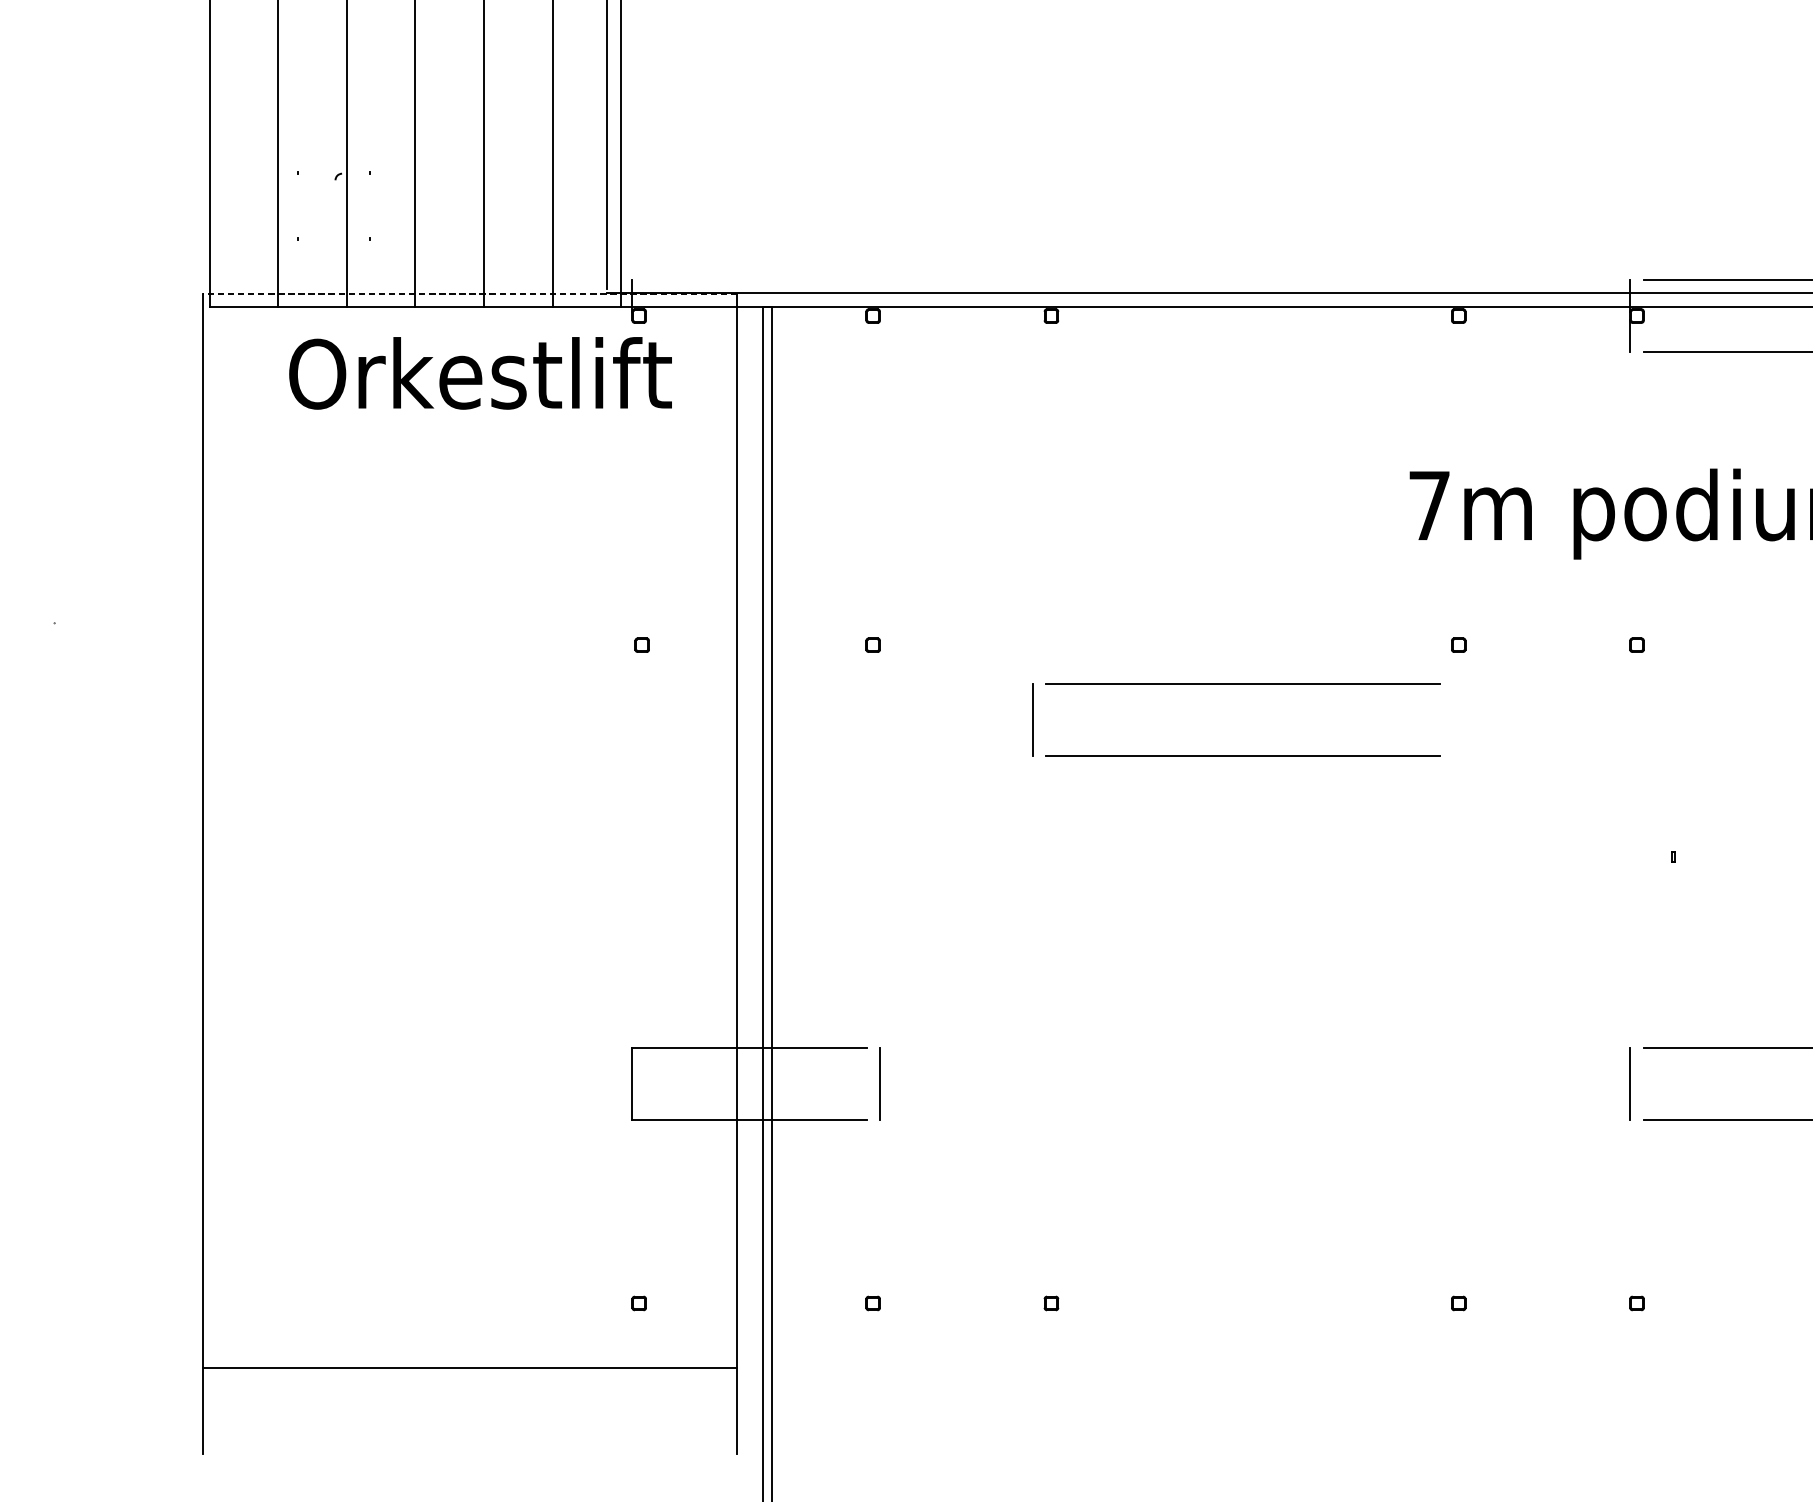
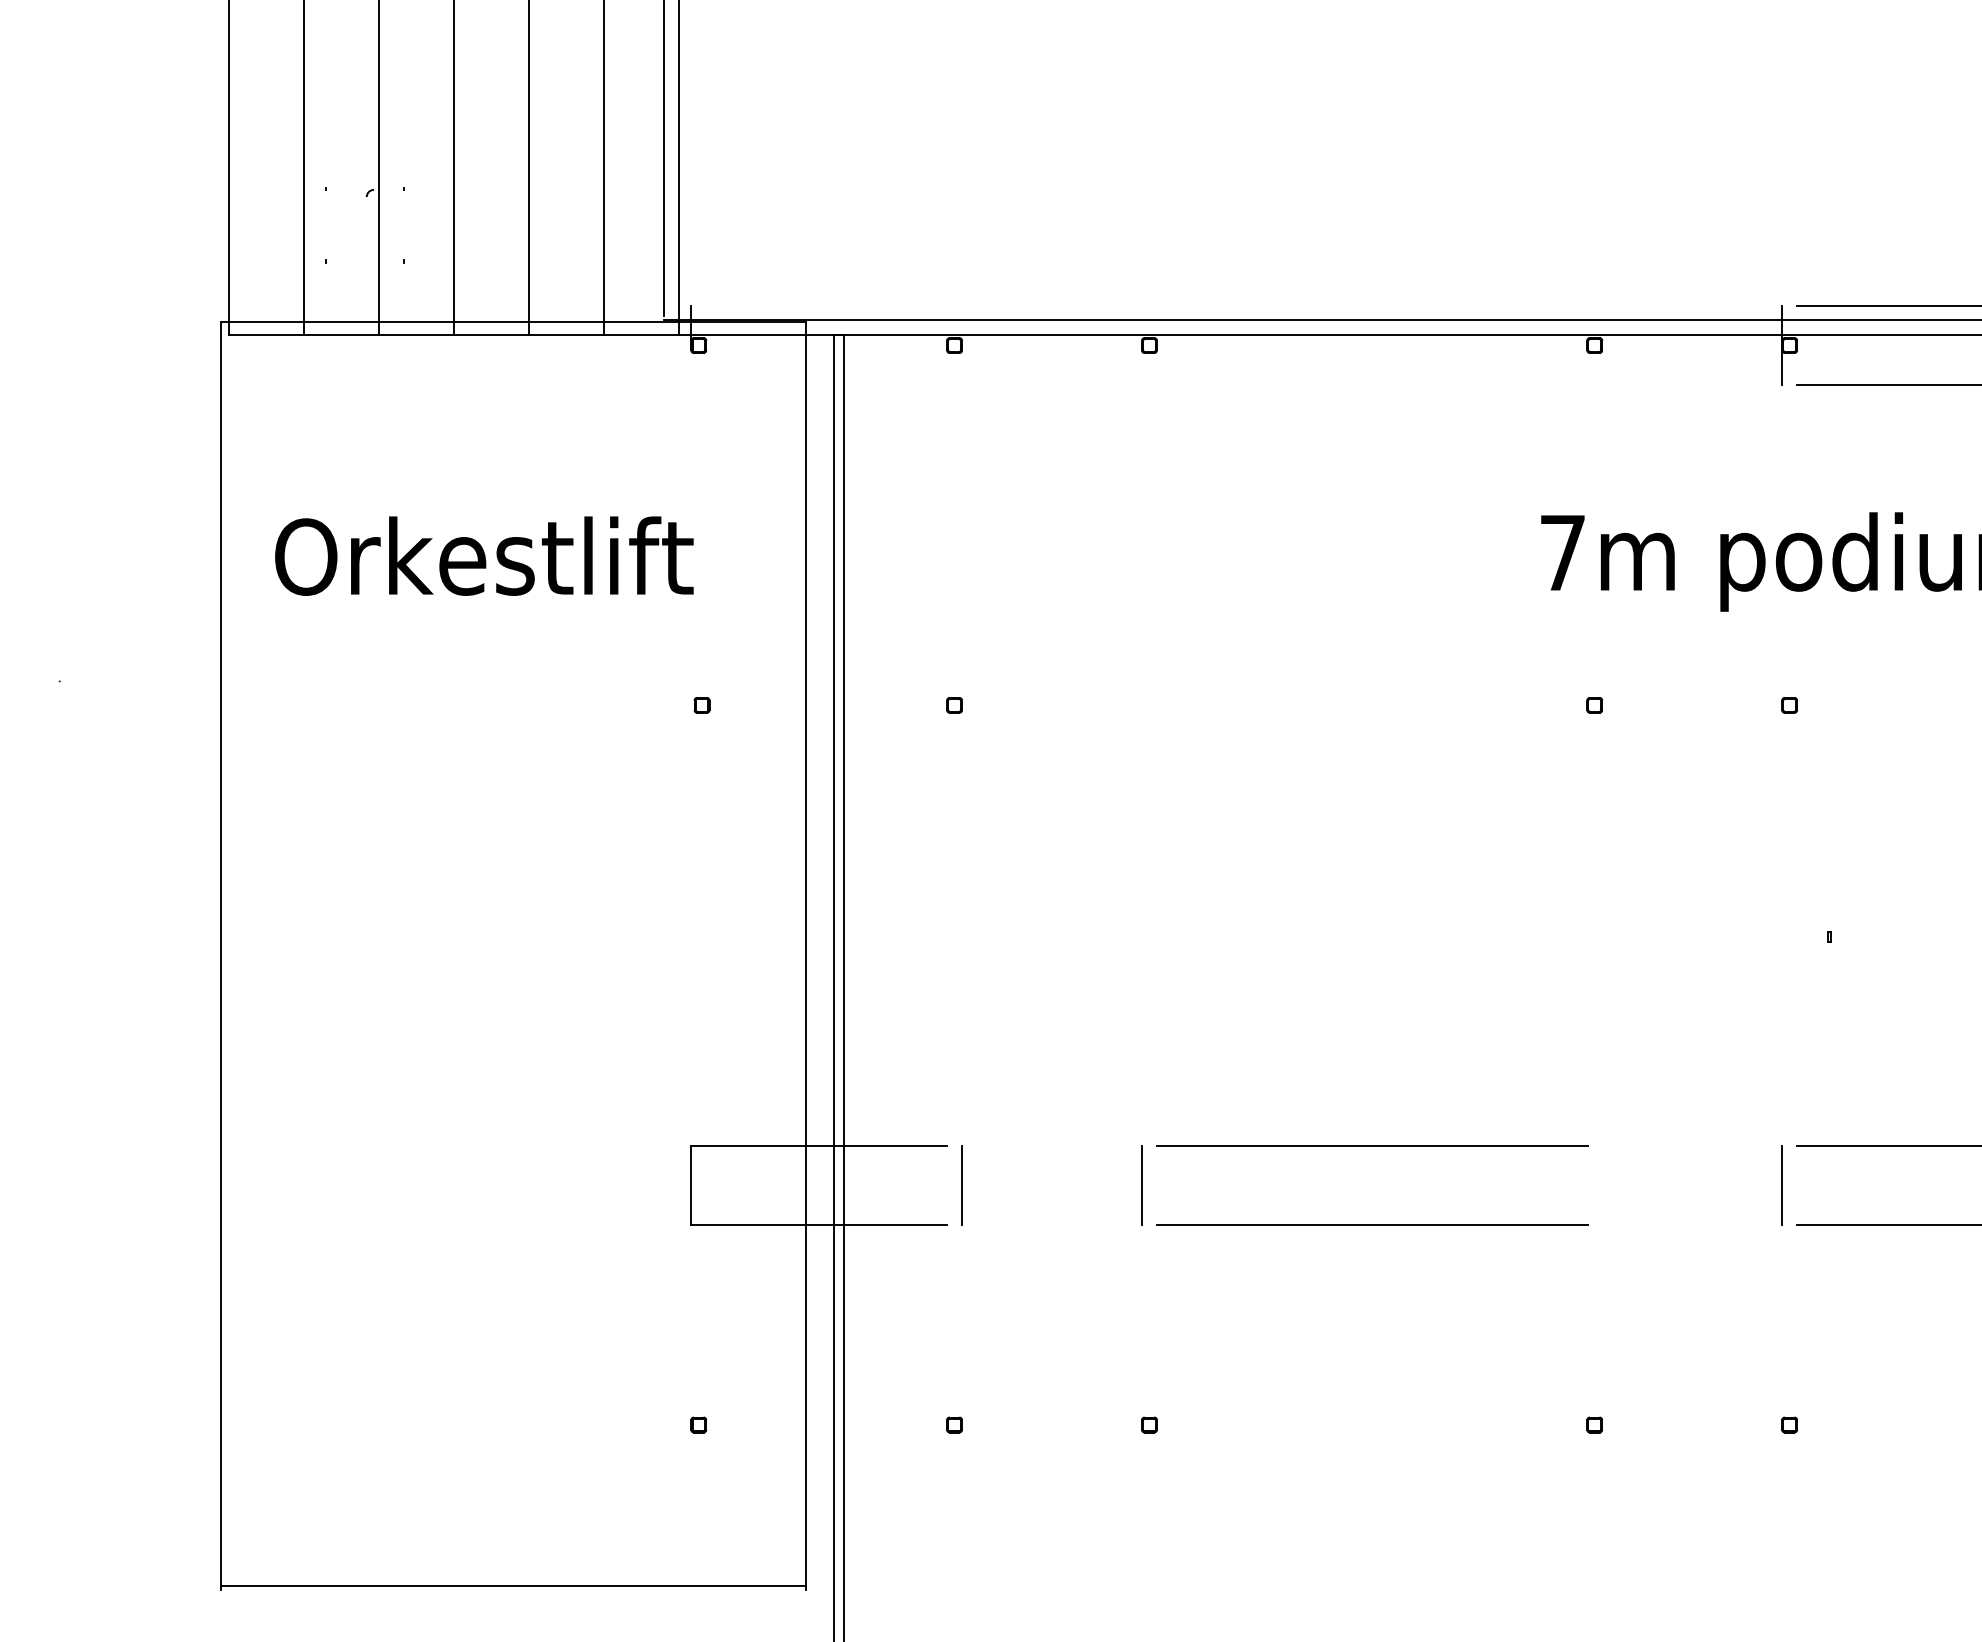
line: (469, 294) -> (513, 321), dashed -> solid
text: (480, 372) -> (484, 555), moved
part: (1236, 684) -> (1364, 1146), moved
line: (469, 1367) -> (513, 1586), moved

